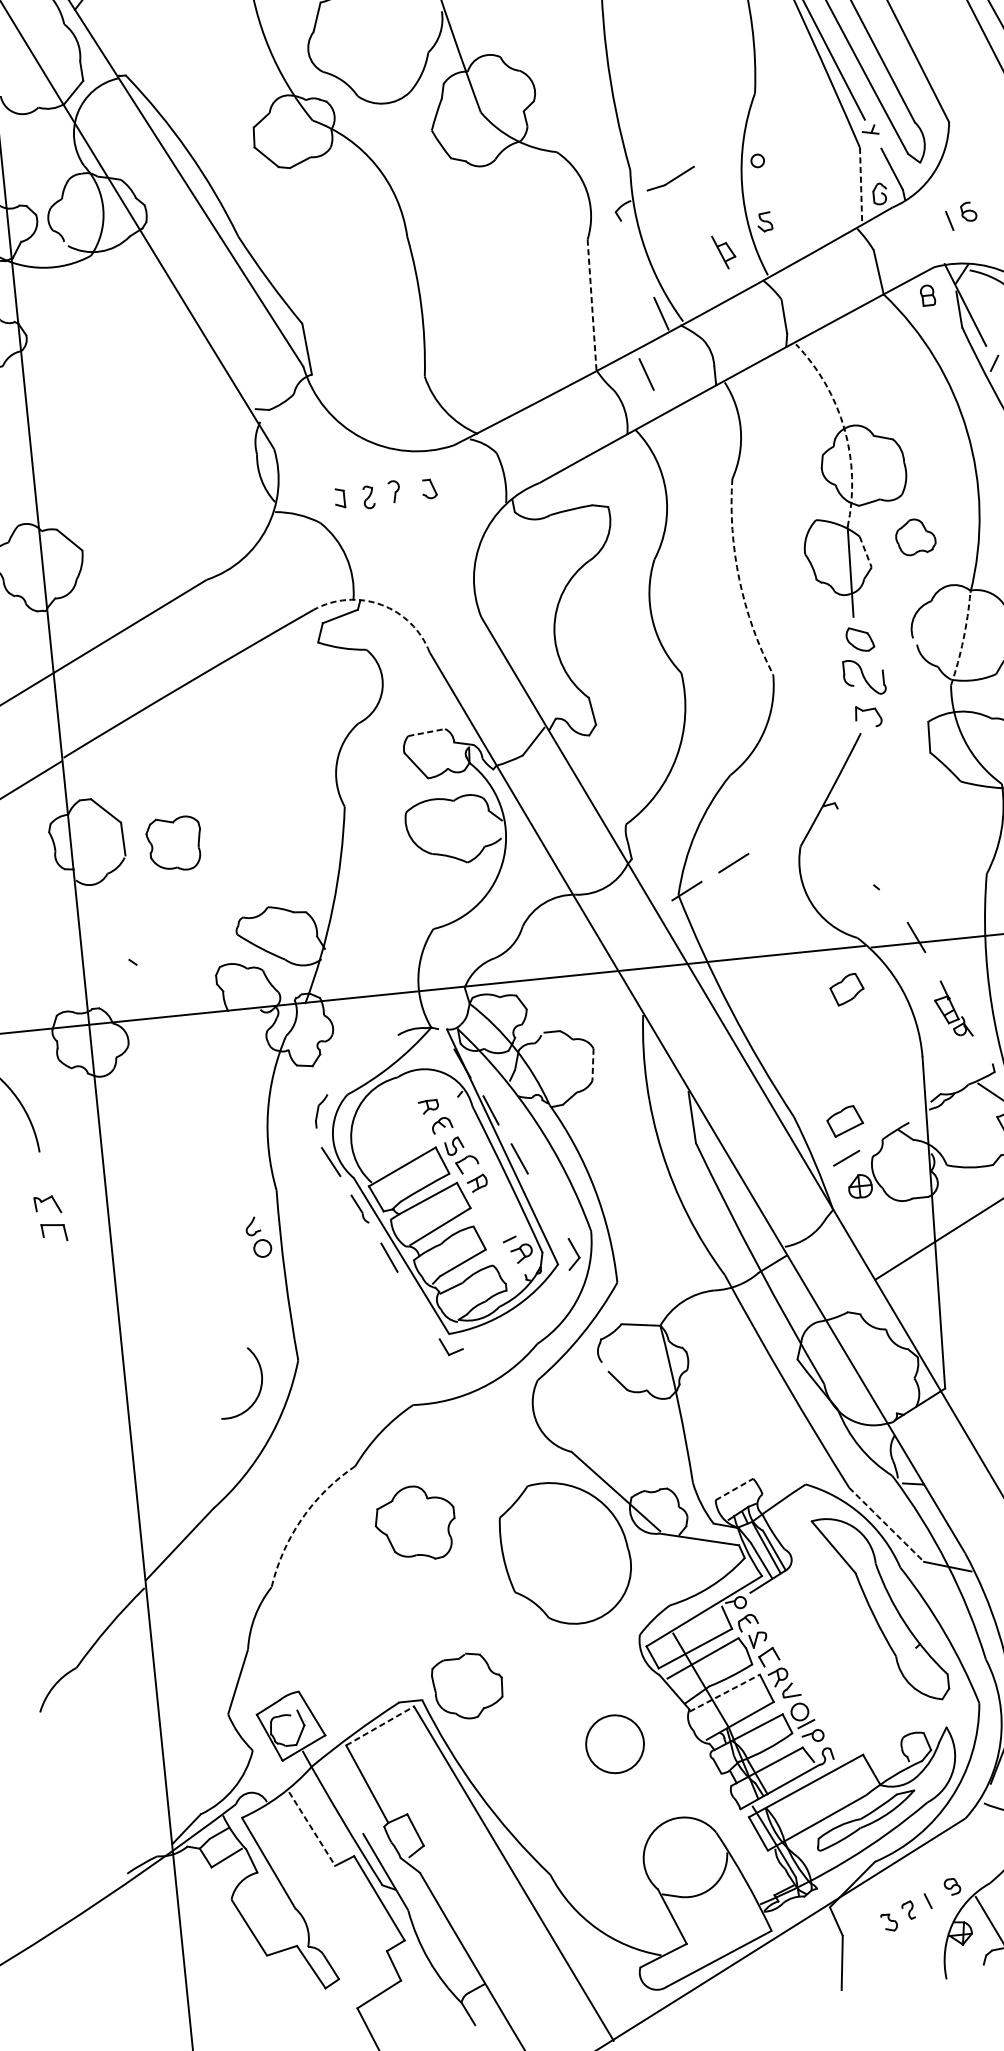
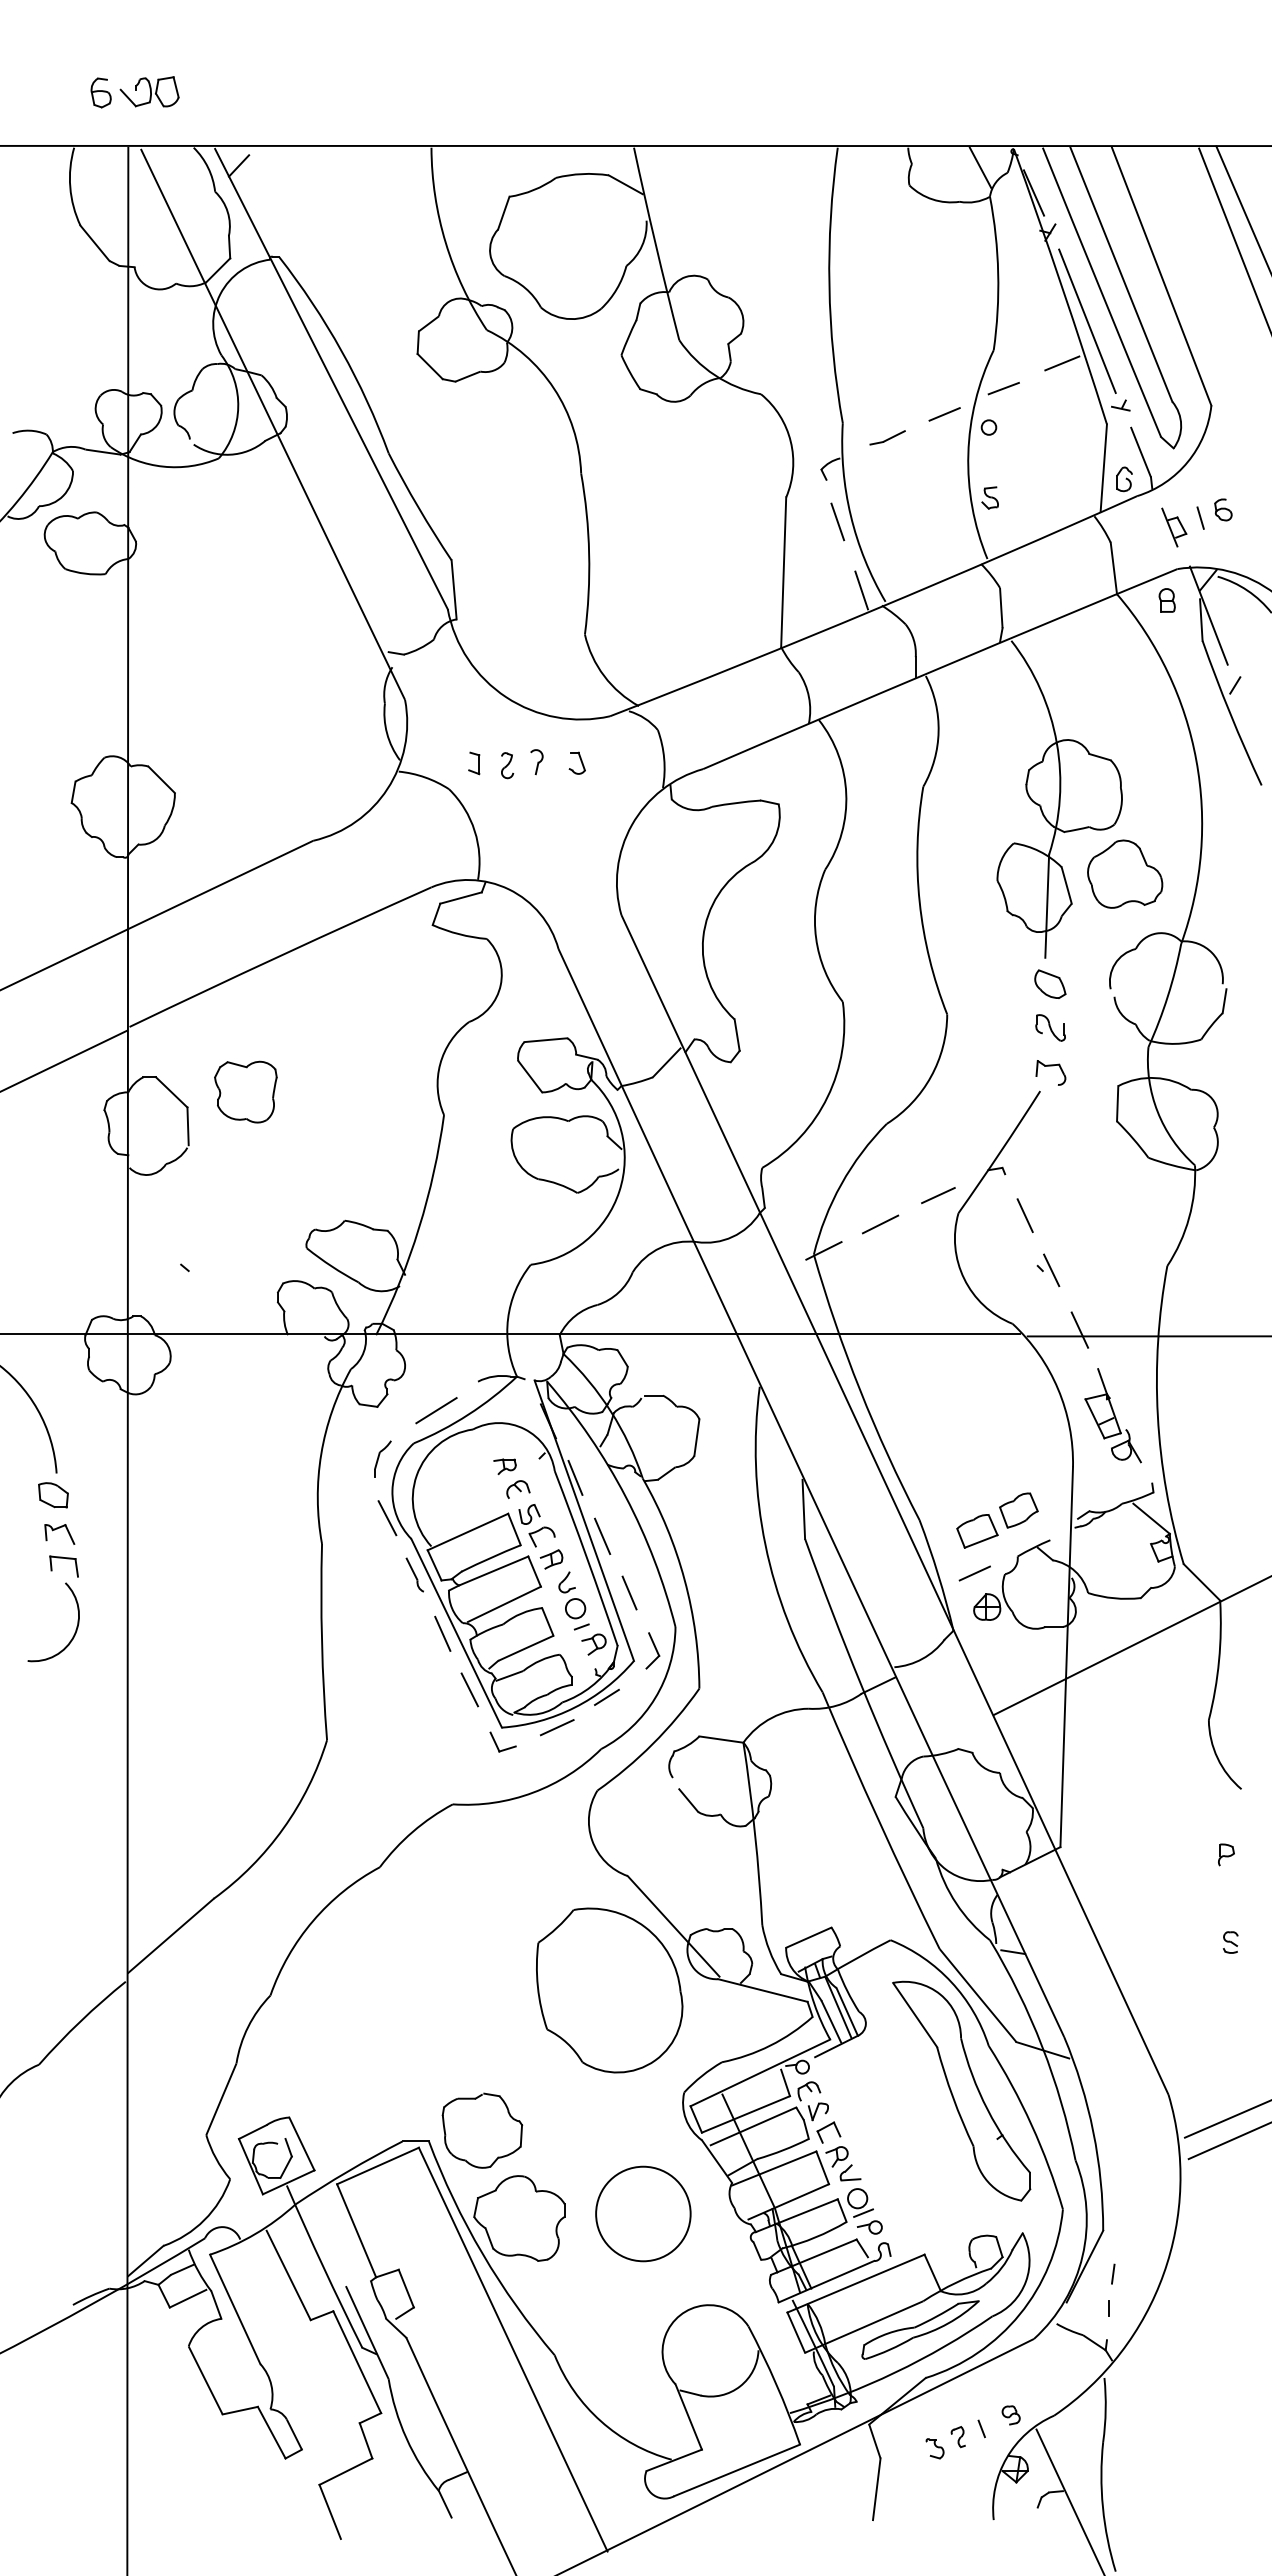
line: (815, 98) -> (1062, 363), added
line: (766, 125) -> (1003, 388), added
line: (717, 153) -> (944, 414), added
part: (670, 178) -> (887, 437), size x0.62
line: (860, 185) -> (1103, 467), dashed -> solid
part: (724, 252) -> (1174, 527), moved
line: (591, 305) -> (783, 572), dashed -> solid
line: (646, 374) -> (837, 521), moved
arc: (844, 429) -> (1056, 743), dashed -> solid
part: (915, 536) -> (1125, 873), size x1.67
line: (865, 552) -> (1066, 885), dashed -> solid
arc: (739, 579) -> (919, 902), dashed -> solid
arc: (380, 604) -> (508, 889), dashed -> solid
arc: (963, 639) -> (1167, 996), dashed -> solid
part: (864, 676) -> (1050, 1027), size x0.62
line: (427, 732) -> (546, 1040), dashed -> solid
line: (781, 832) -> (938, 1195), added
line: (858, 842) -> (1024, 1215), added
part: (174, 843) -> (245, 1091), moved
line: (886, 888) -> (1051, 1270), added
part: (846, 989) -> (1018, 1510), moved
part: (952, 1008) -> (1112, 1415), size x1.43
line: (364, 1064) -> (436, 1410), added
line: (592, 1065) -> (696, 1438), dashed -> solid
part: (38, 1171) -> (53, 1495), added
line: (548, 1205) -> (629, 1592), added
part: (258, 1237) -> (572, 1595), moved
line: (537, 1297) -> (606, 1696), added
line: (417, 1303) -> (469, 1689), added
line: (496, 1329) -> (556, 1727), added
arc: (260, 1387) -> (75, 1629), moved
line: (734, 1489) -> (808, 1937), dashed -> solid
arc: (302, 1519) -> (313, 1921), dashed -> solid
part: (415, 1523) -> (519, 2218), moved
arc: (886, 1524) -> (977, 1995), dashed -> solid
line: (725, 1693) -> (774, 2168), dashed -> solid
line: (380, 1726) -> (378, 2166), dashed -> solid
circle: (615, 1743) -> (643, 2213), size x1.43
line: (312, 1829) -> (288, 2275), dashed -> solid

